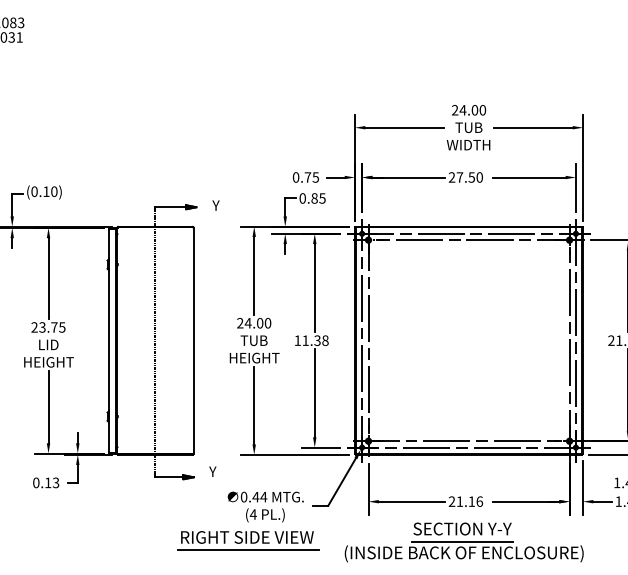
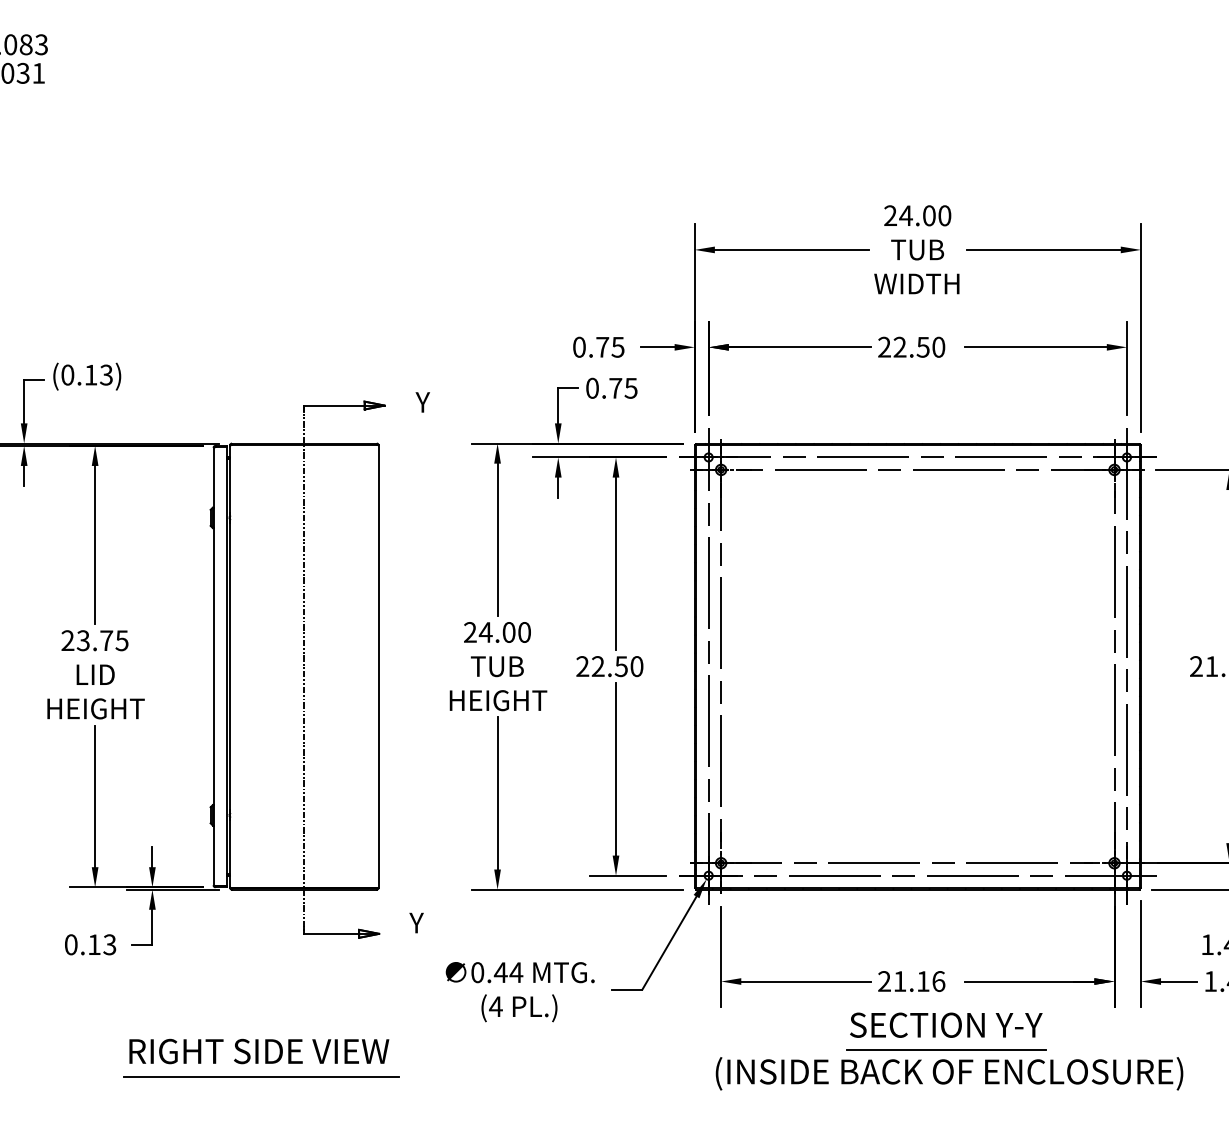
text: (459, 177) -> (899, 347), 27.50 -> 22.50
text: (54, 191) -> (106, 374), (0.10) -> (0.13)
text: (314, 198) -> (615, 388), 0.85 -> 0.75
text: (311, 340) -> (609, 666), 11.38 -> 22.50
part: (248, 540) -> (261, 1057), moved
part: (463, 542) -> (948, 1051), moved

